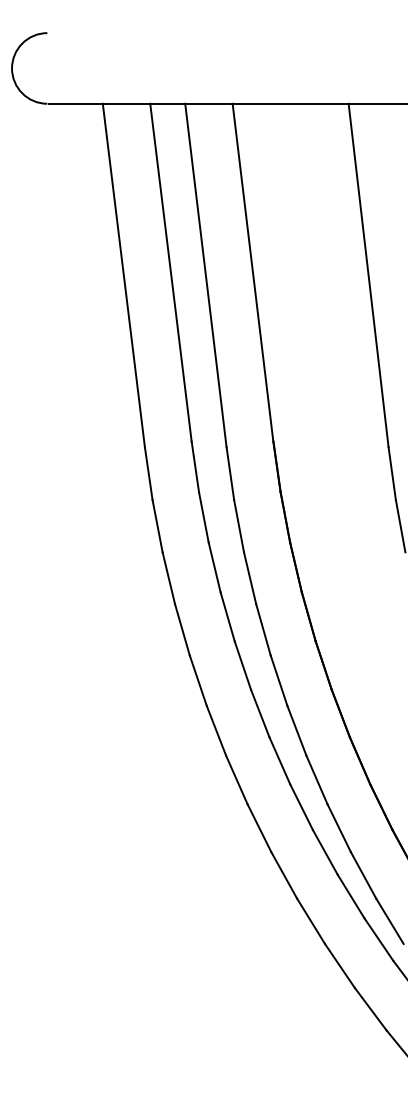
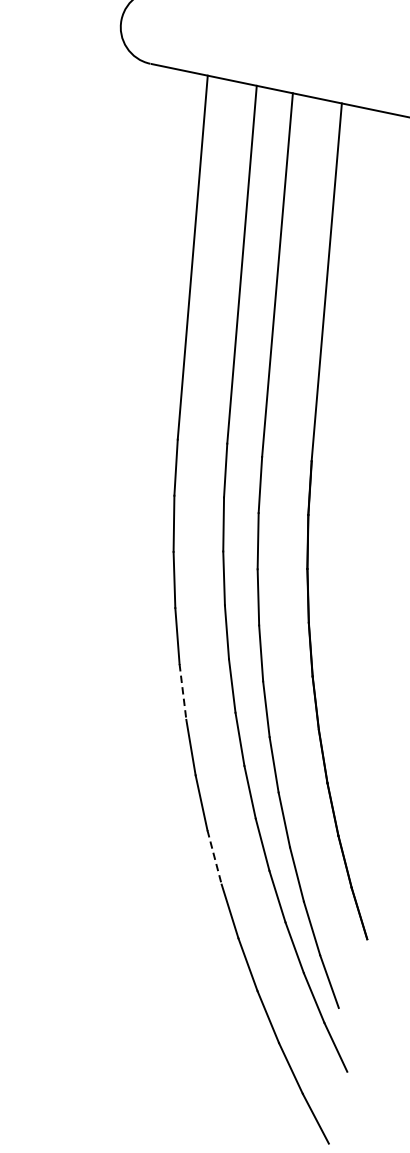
line: (198, 680) -> (183, 691), solid -> dashed
line: (259, 828) -> (214, 857), solid -> dashed

